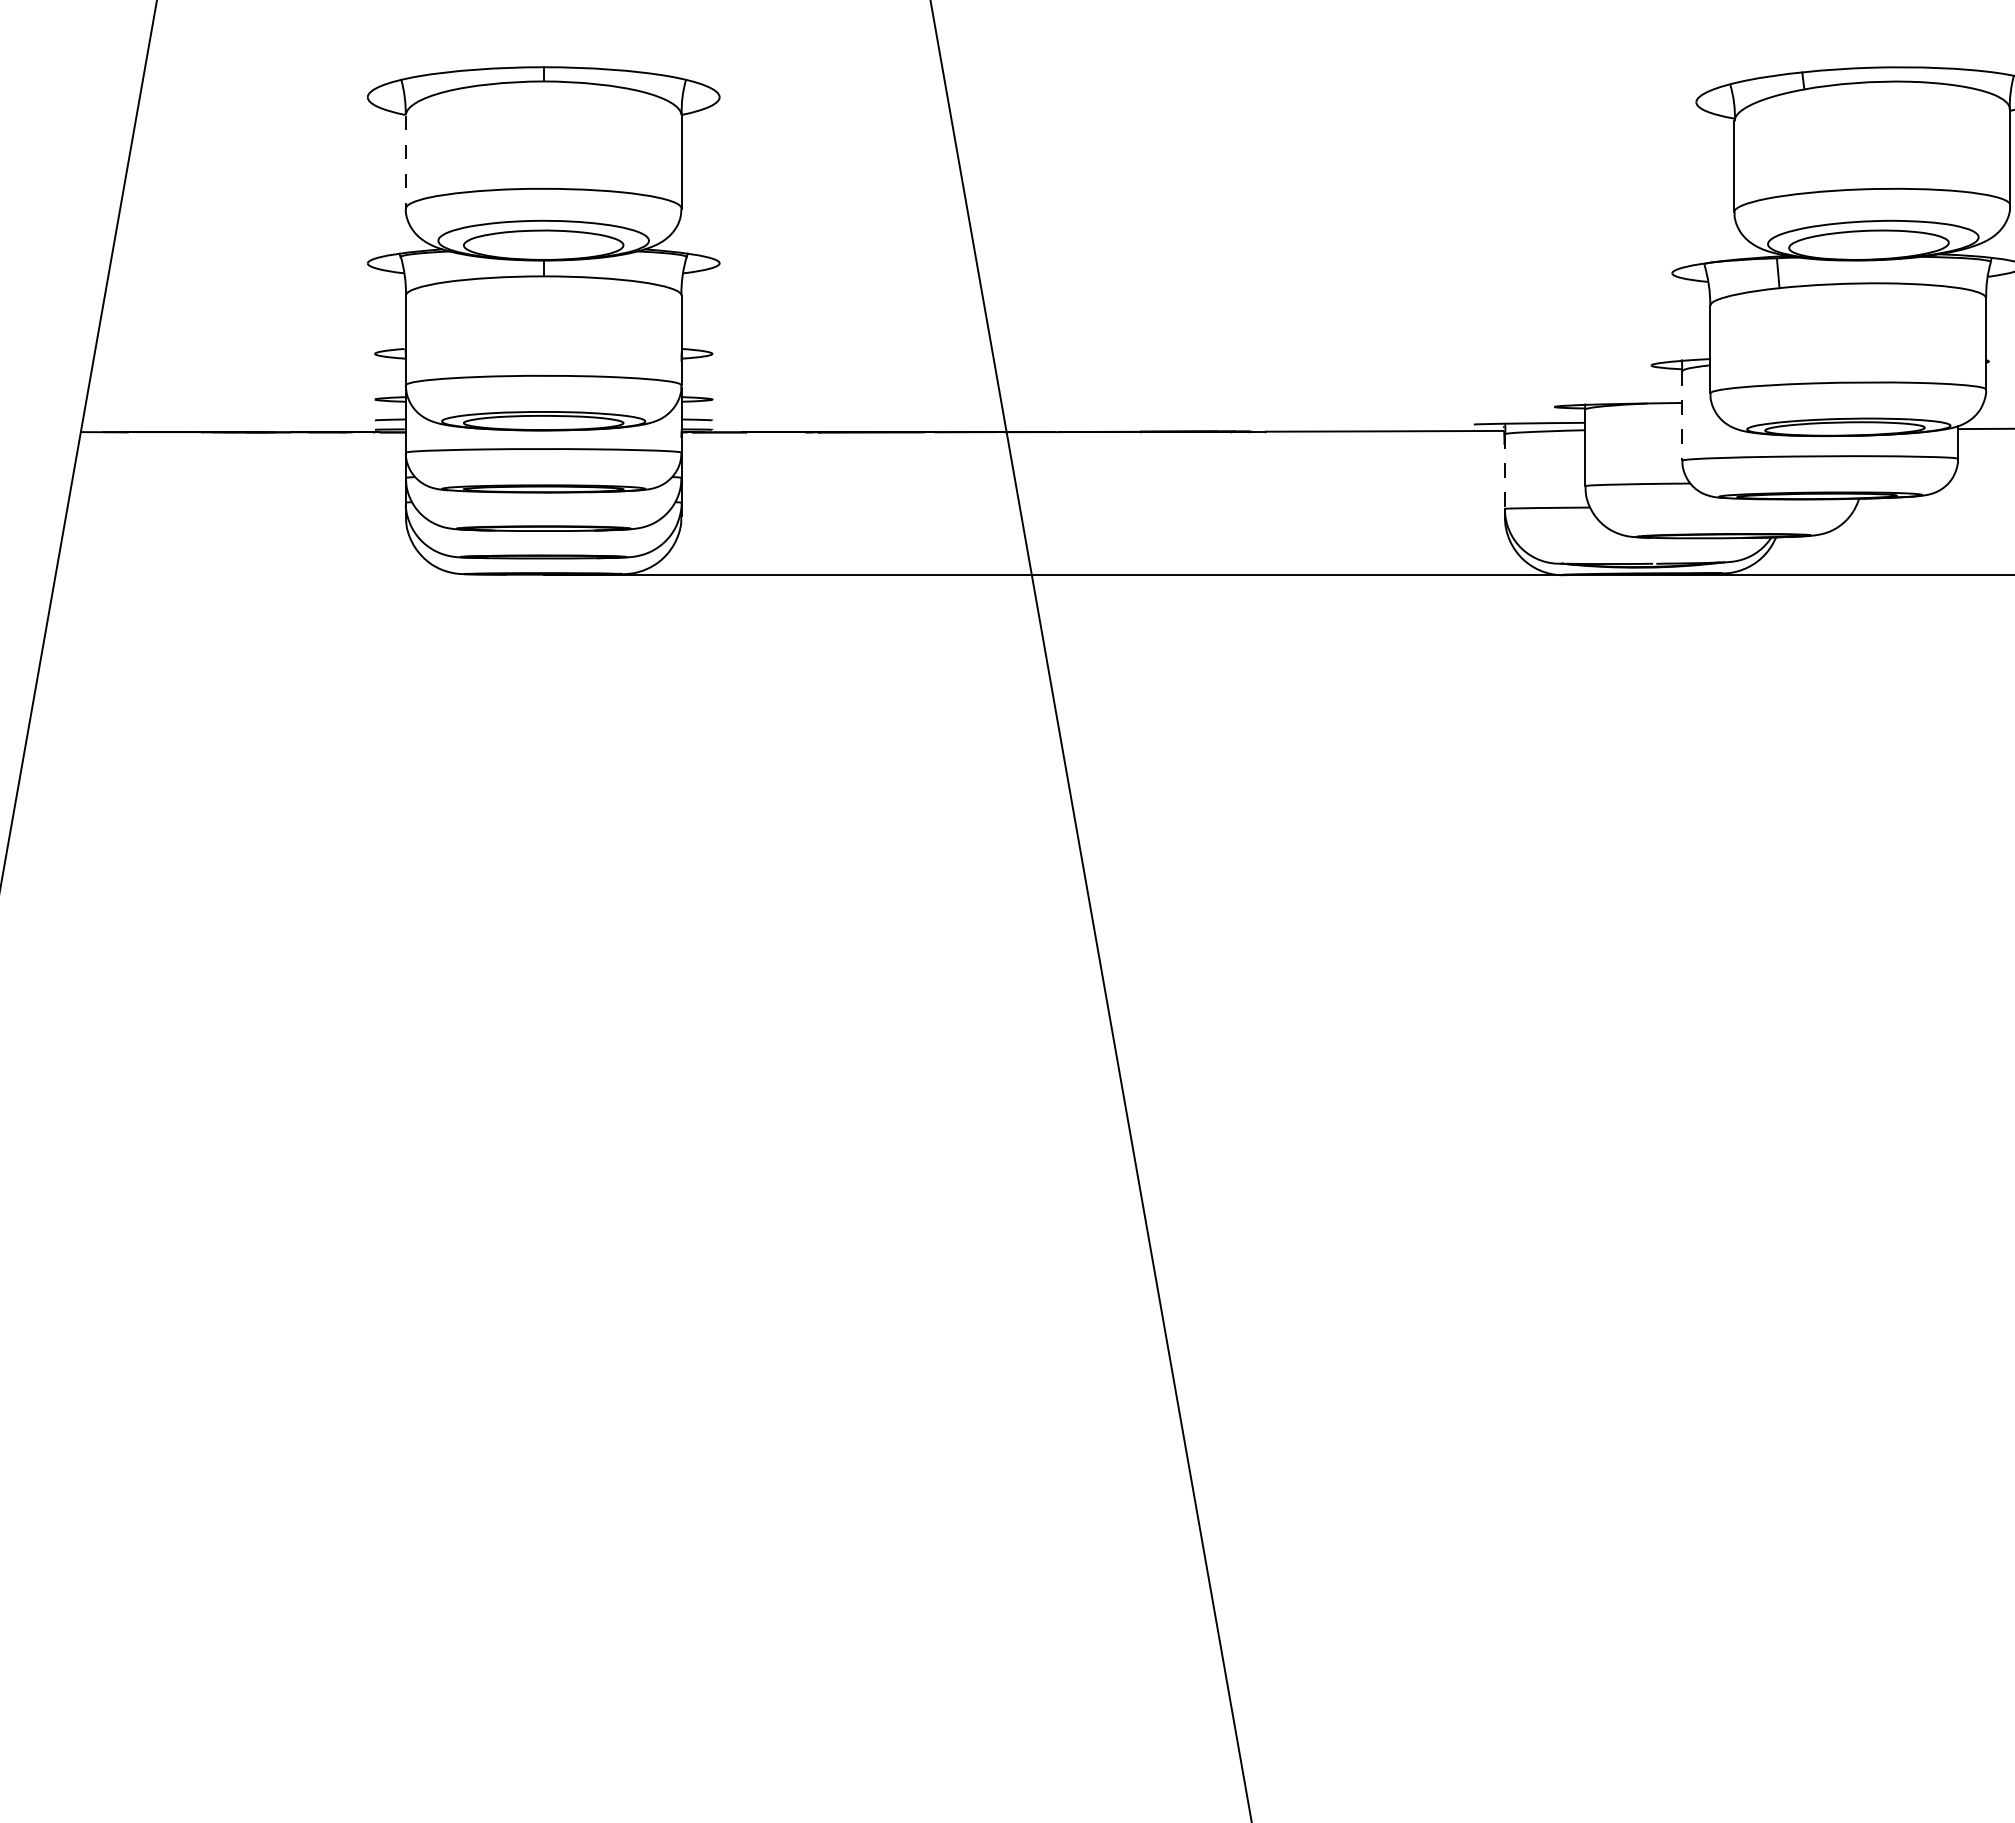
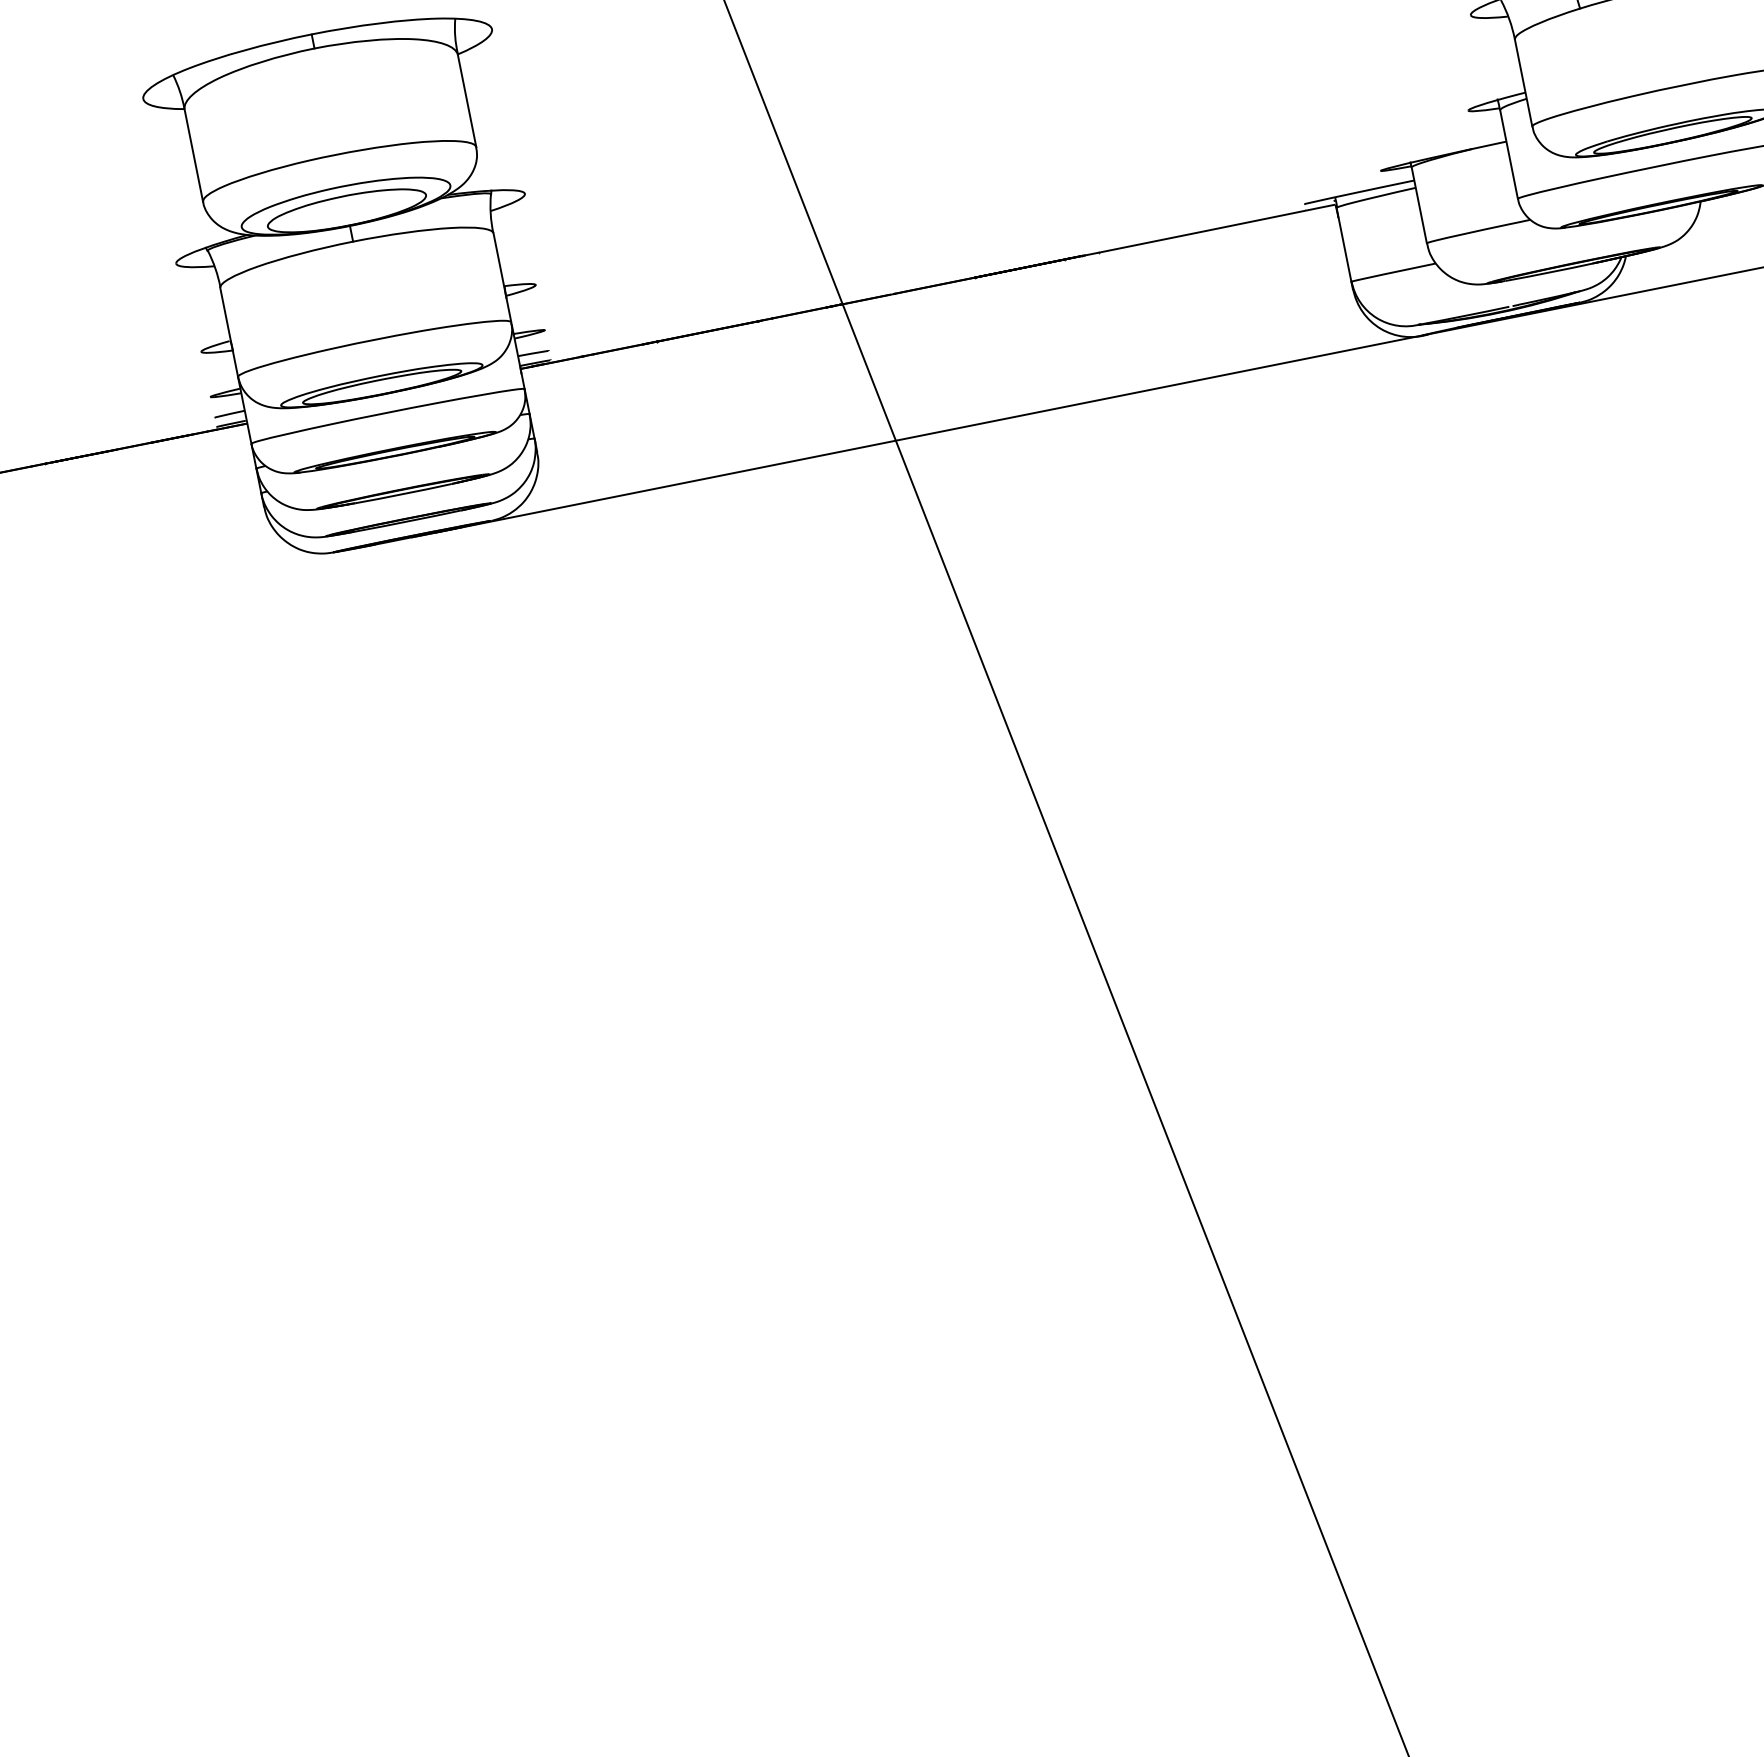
line: (405, 162) -> (193, 156), dashed -> solid
line: (1682, 415) -> (1509, 154), dashed -> solid
line: (1504, 472) -> (1344, 245), dashed -> solid

